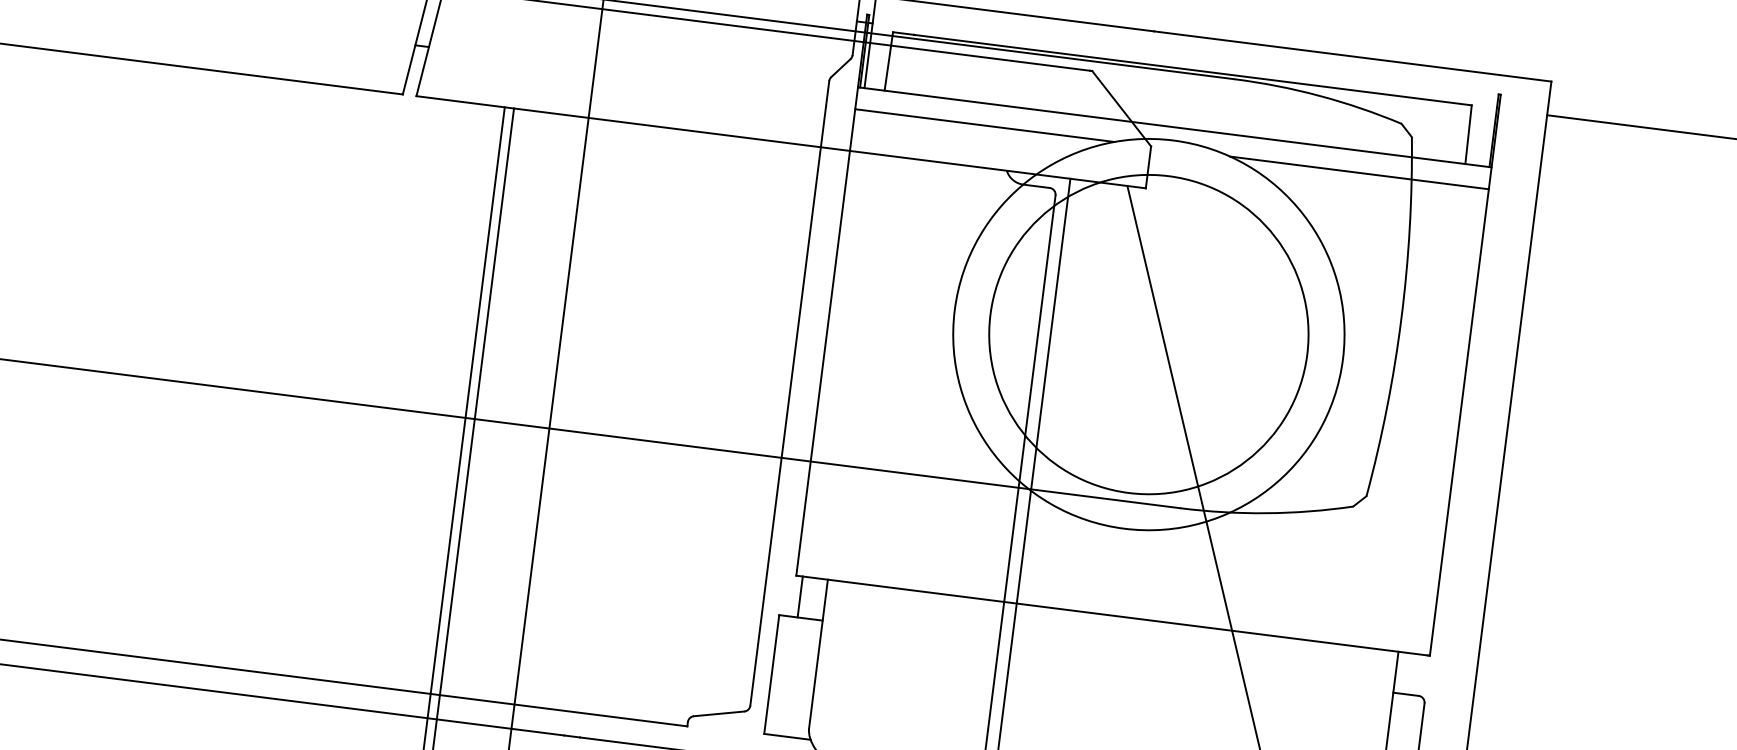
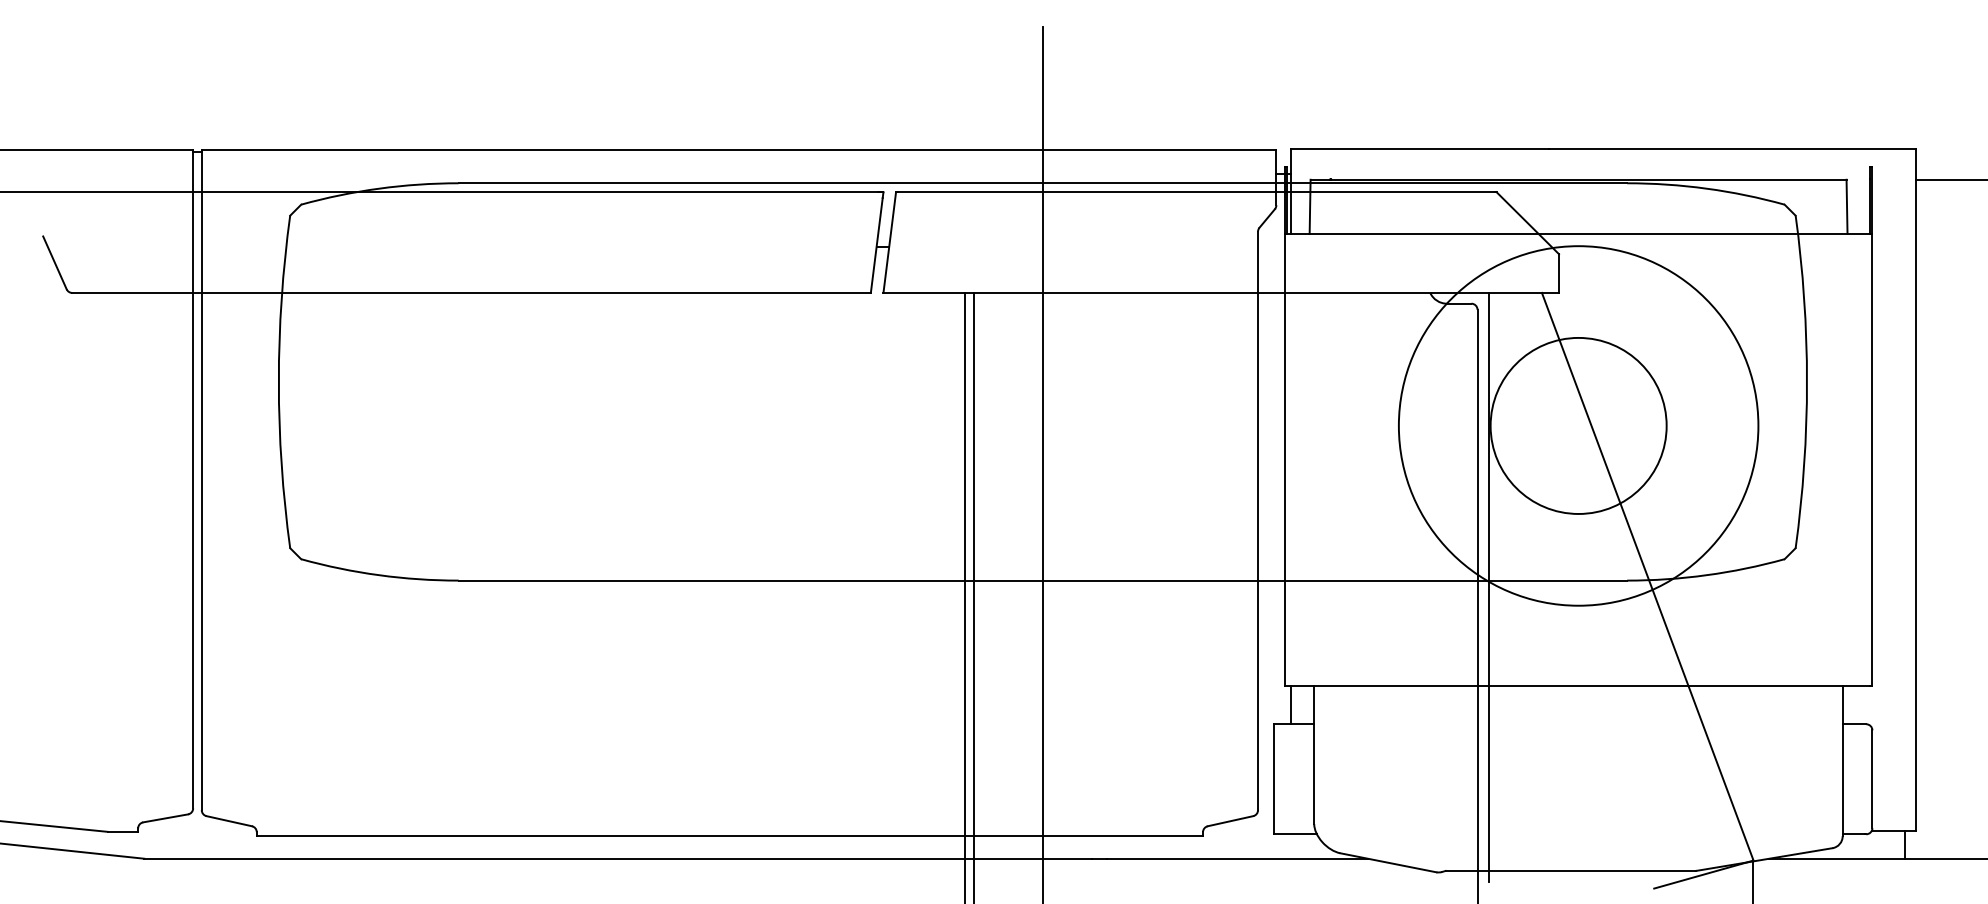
line: (984, 125) -> (1404, 254), removed
line: (1358, 173) -> (1751, 254), removed
circle: (1148, 334) -> (1578, 425), size x0.6

